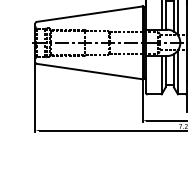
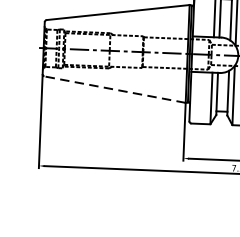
line: (89, 71) -> (114, 89), solid -> dashed

